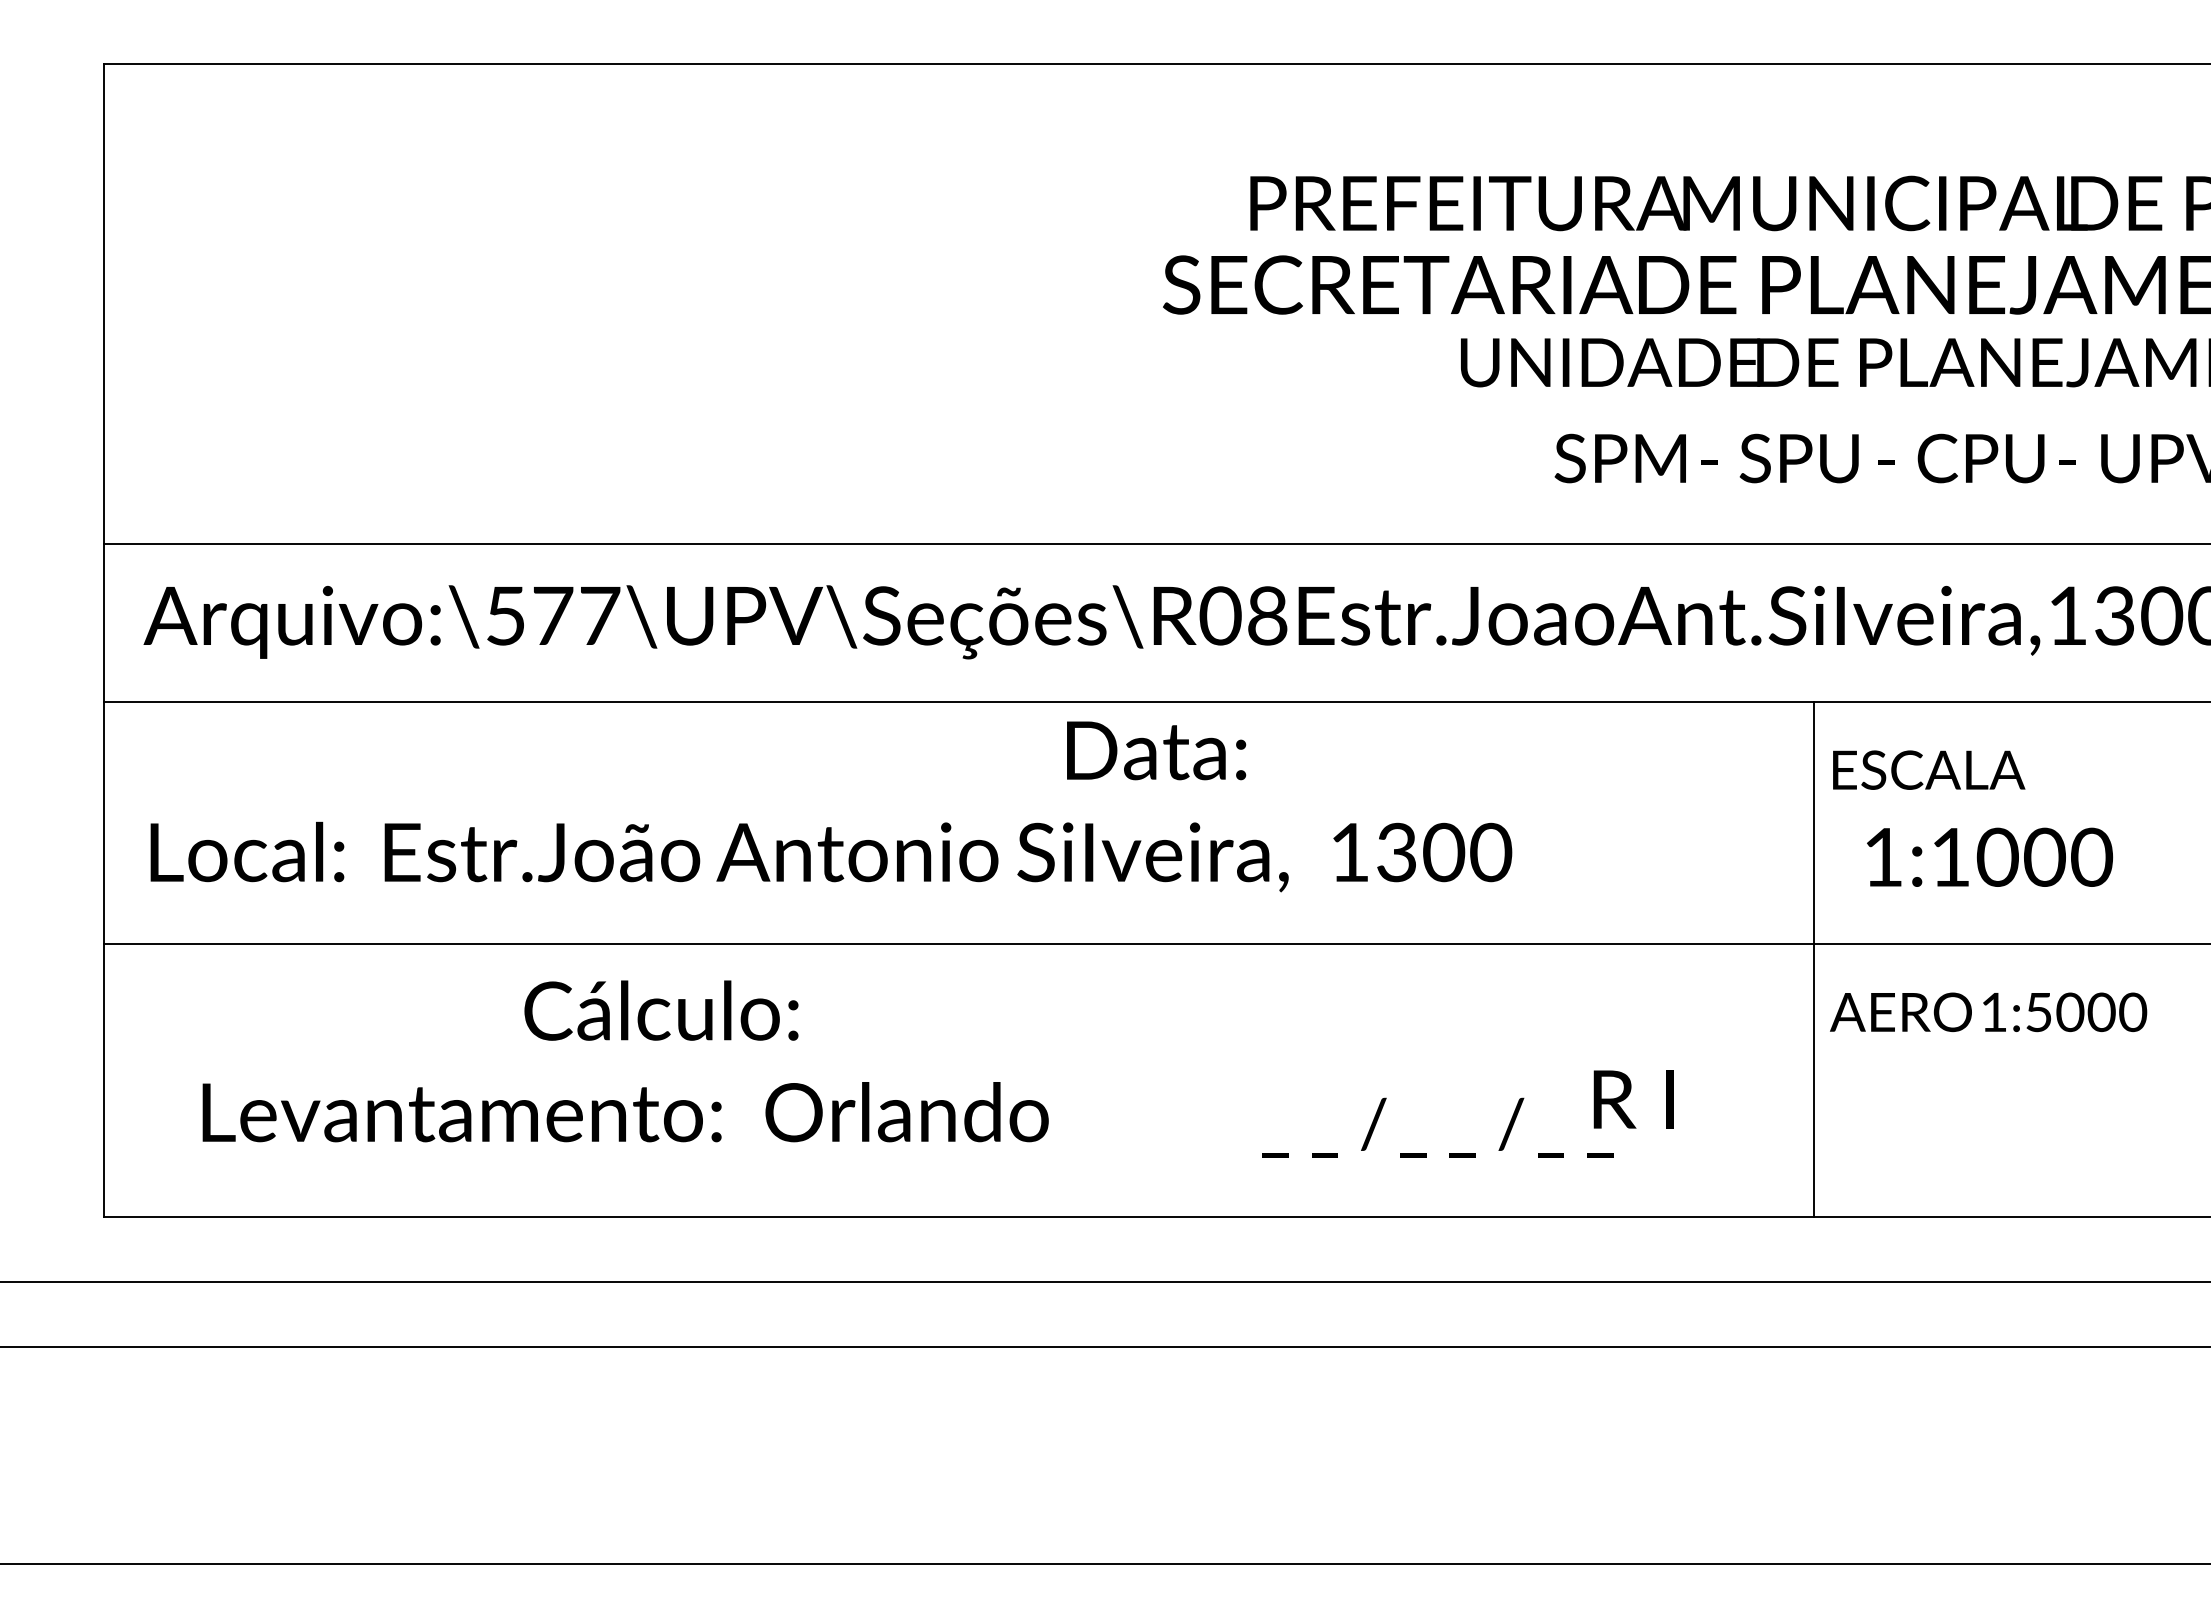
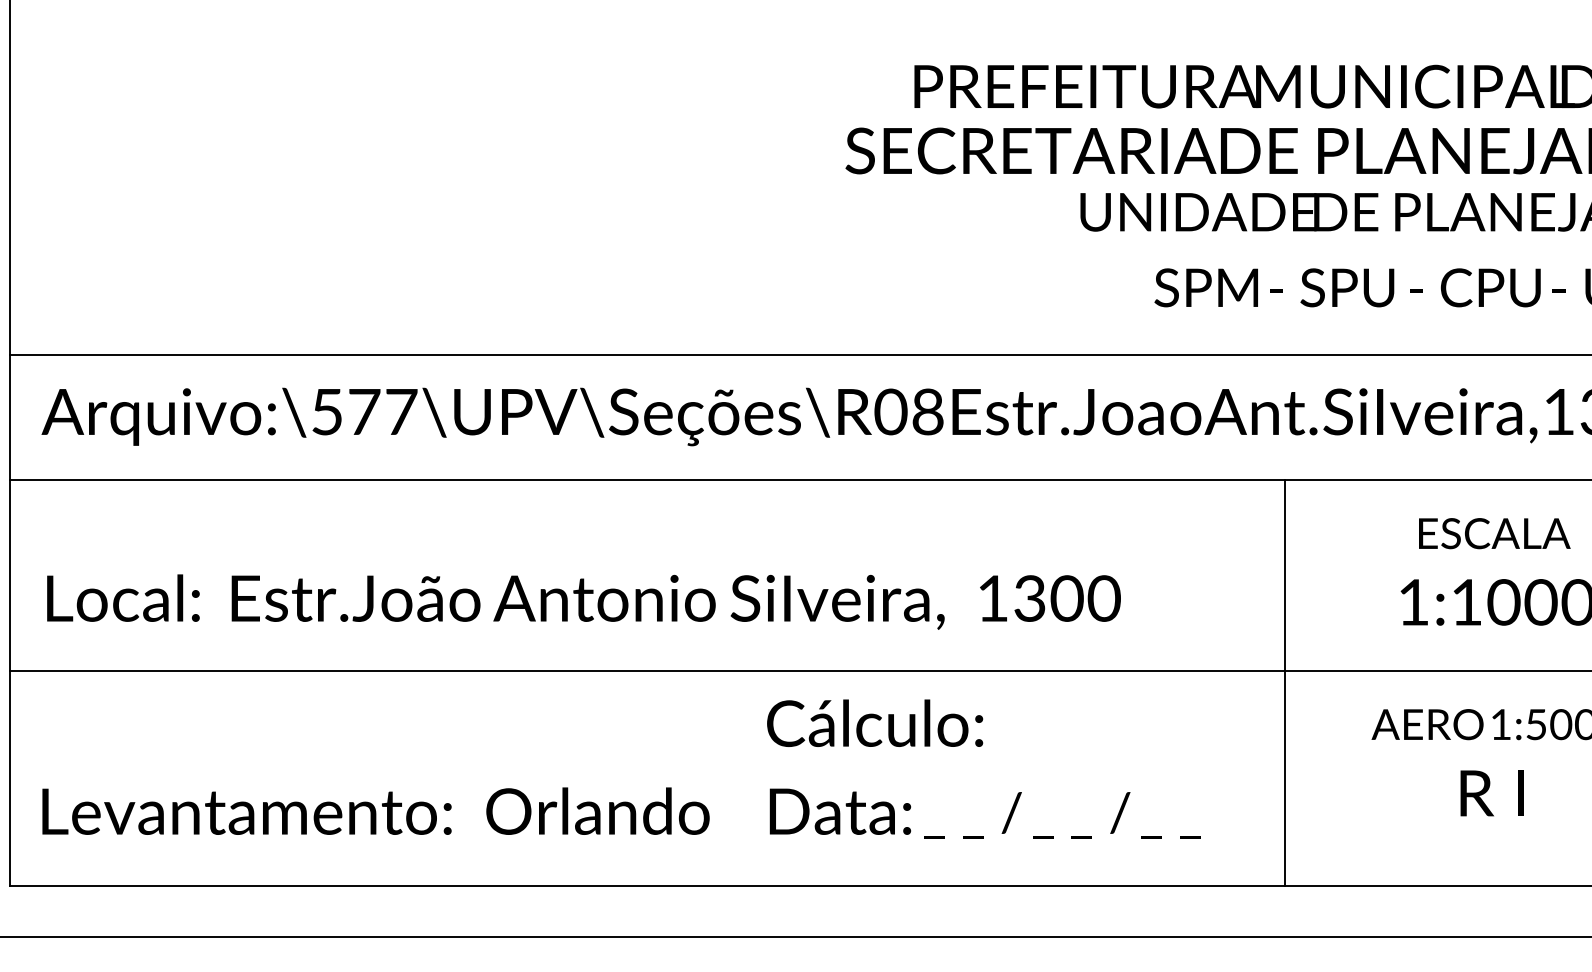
text: (1156, 750) -> (840, 811), moved
text: (1929, 769) -> (1495, 533), moved
line: (1813, 959) -> (1285, 682), moved
text: (661, 1010) -> (875, 723), moved
text: (1633, 1099) -> (1491, 793), moved
text: (625, 1112) -> (375, 811), moved

